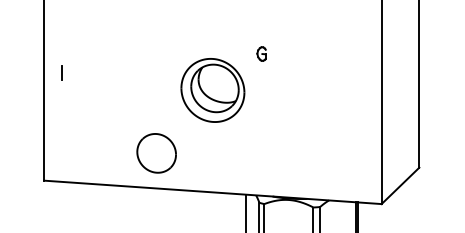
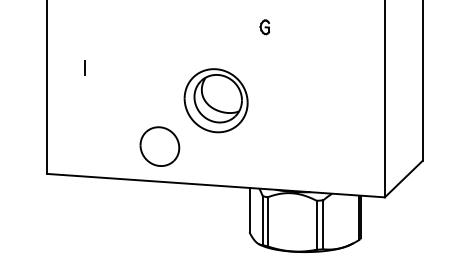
part: (261, 54) -> (264, 27), moved
line: (61, 72) -> (84, 67), moved
part: (212, 90) -> (215, 100), moved

